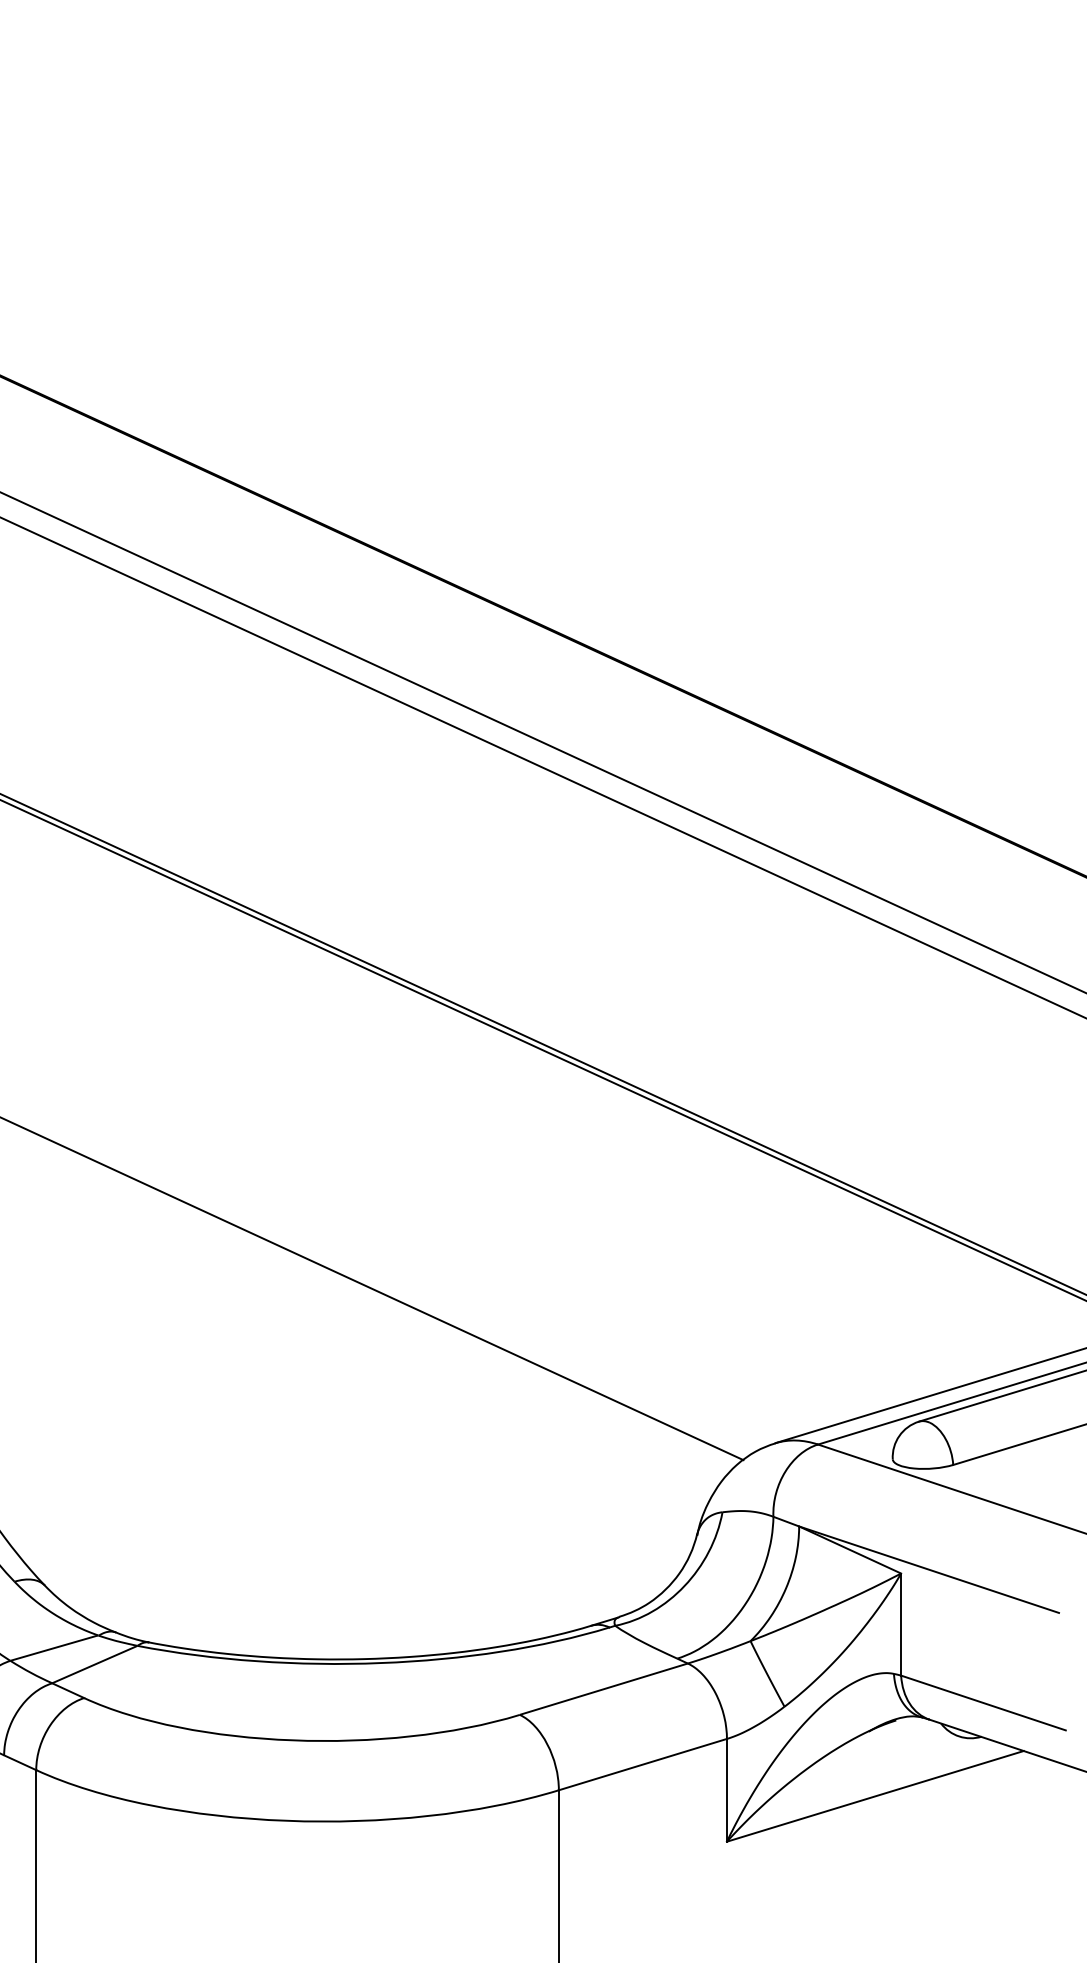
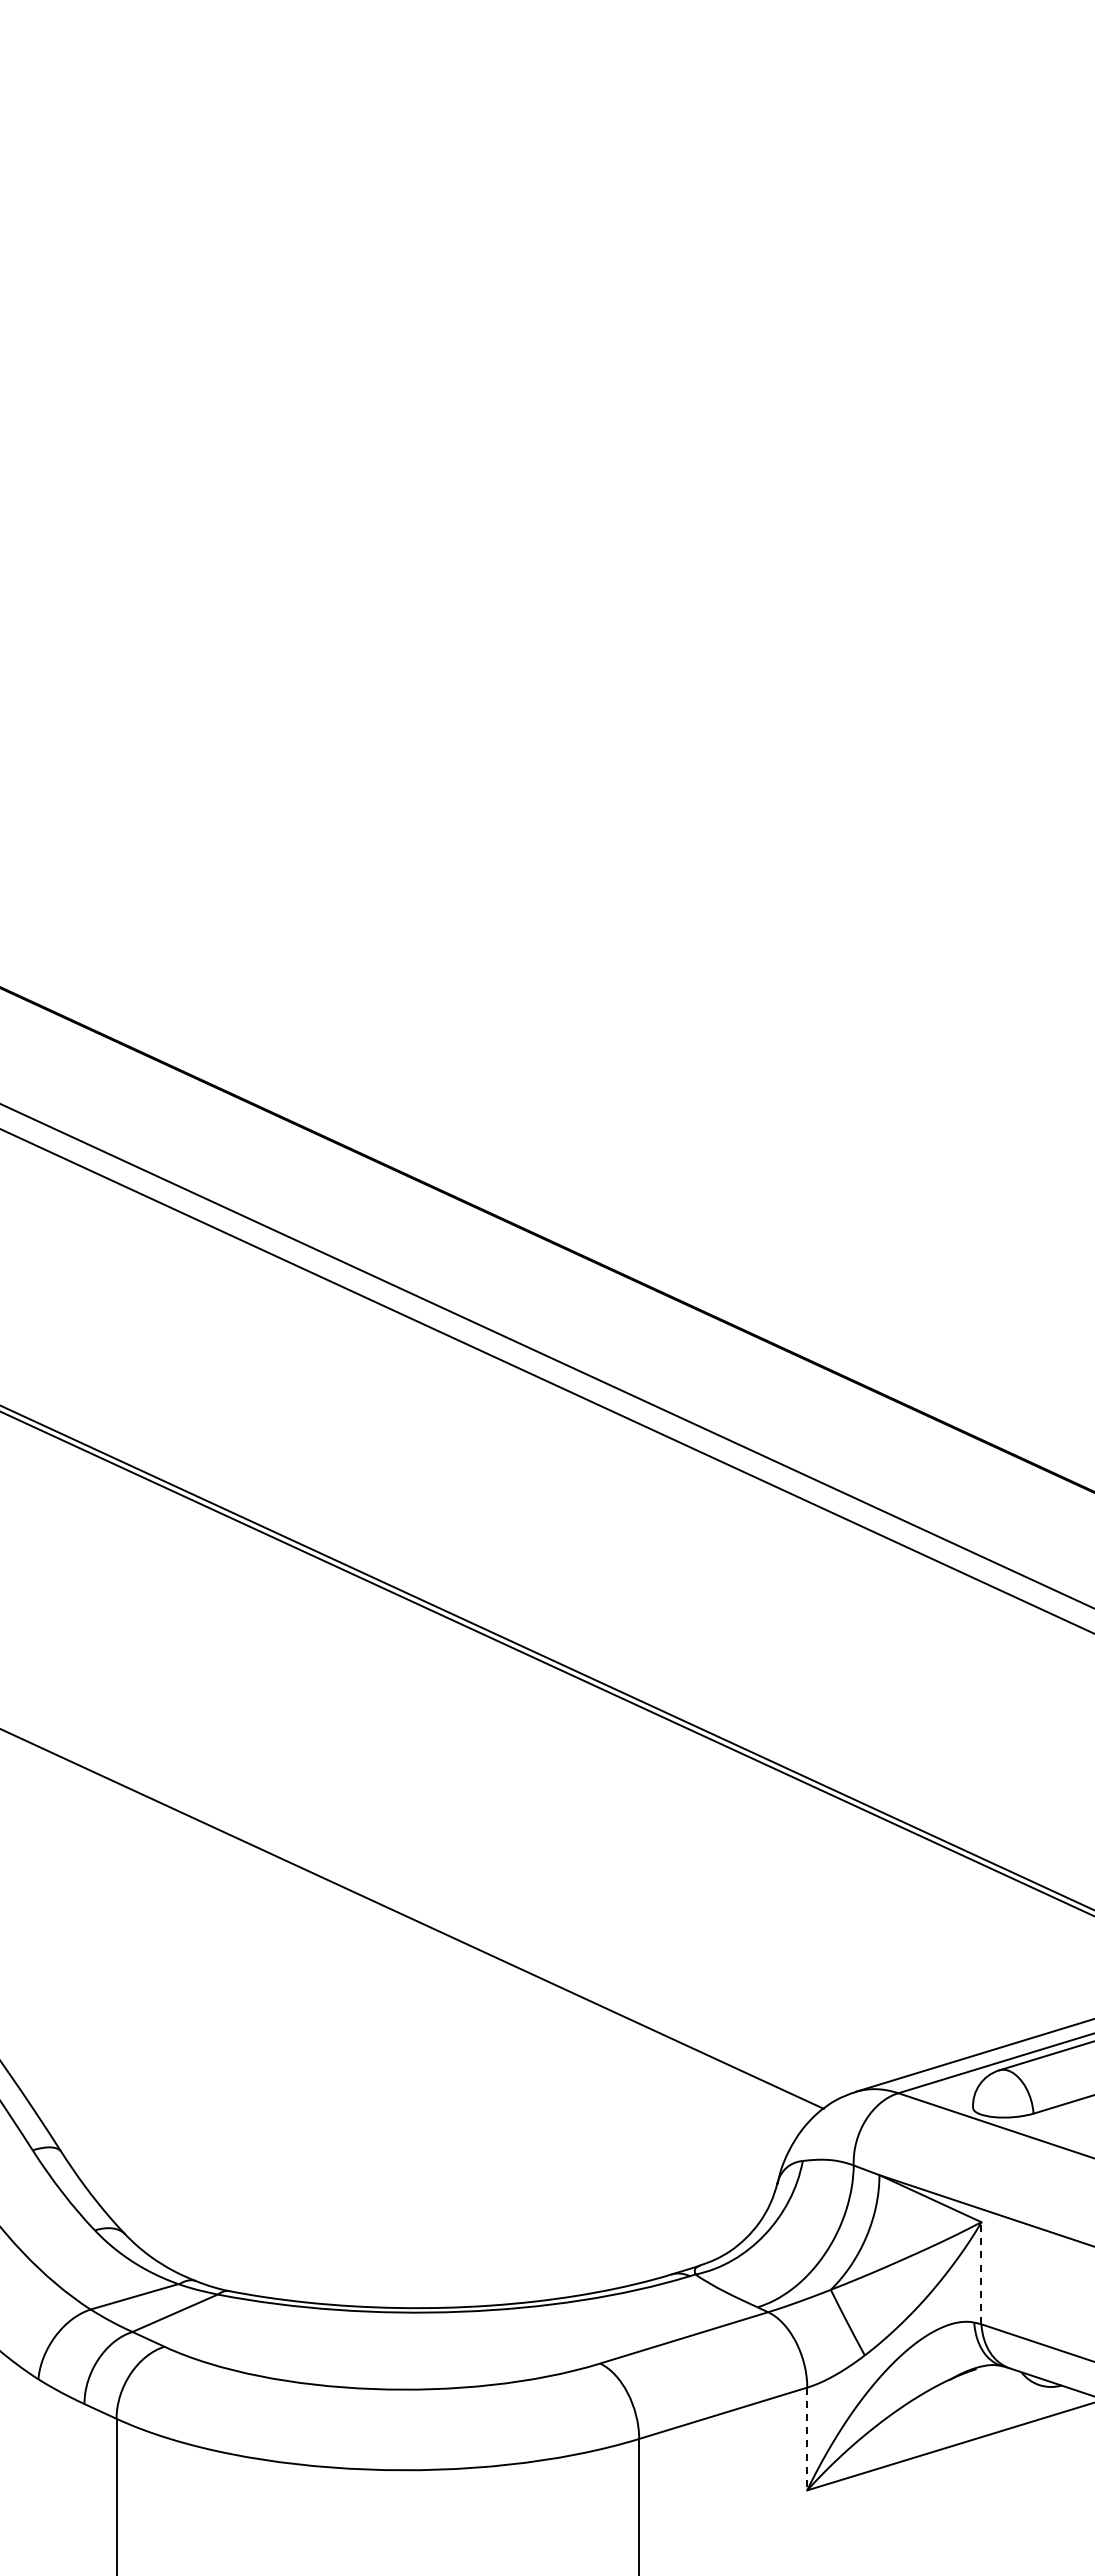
line: (901, 1623) -> (981, 2272), solid -> dashed
line: (727, 1790) -> (807, 2439), solid -> dashed

